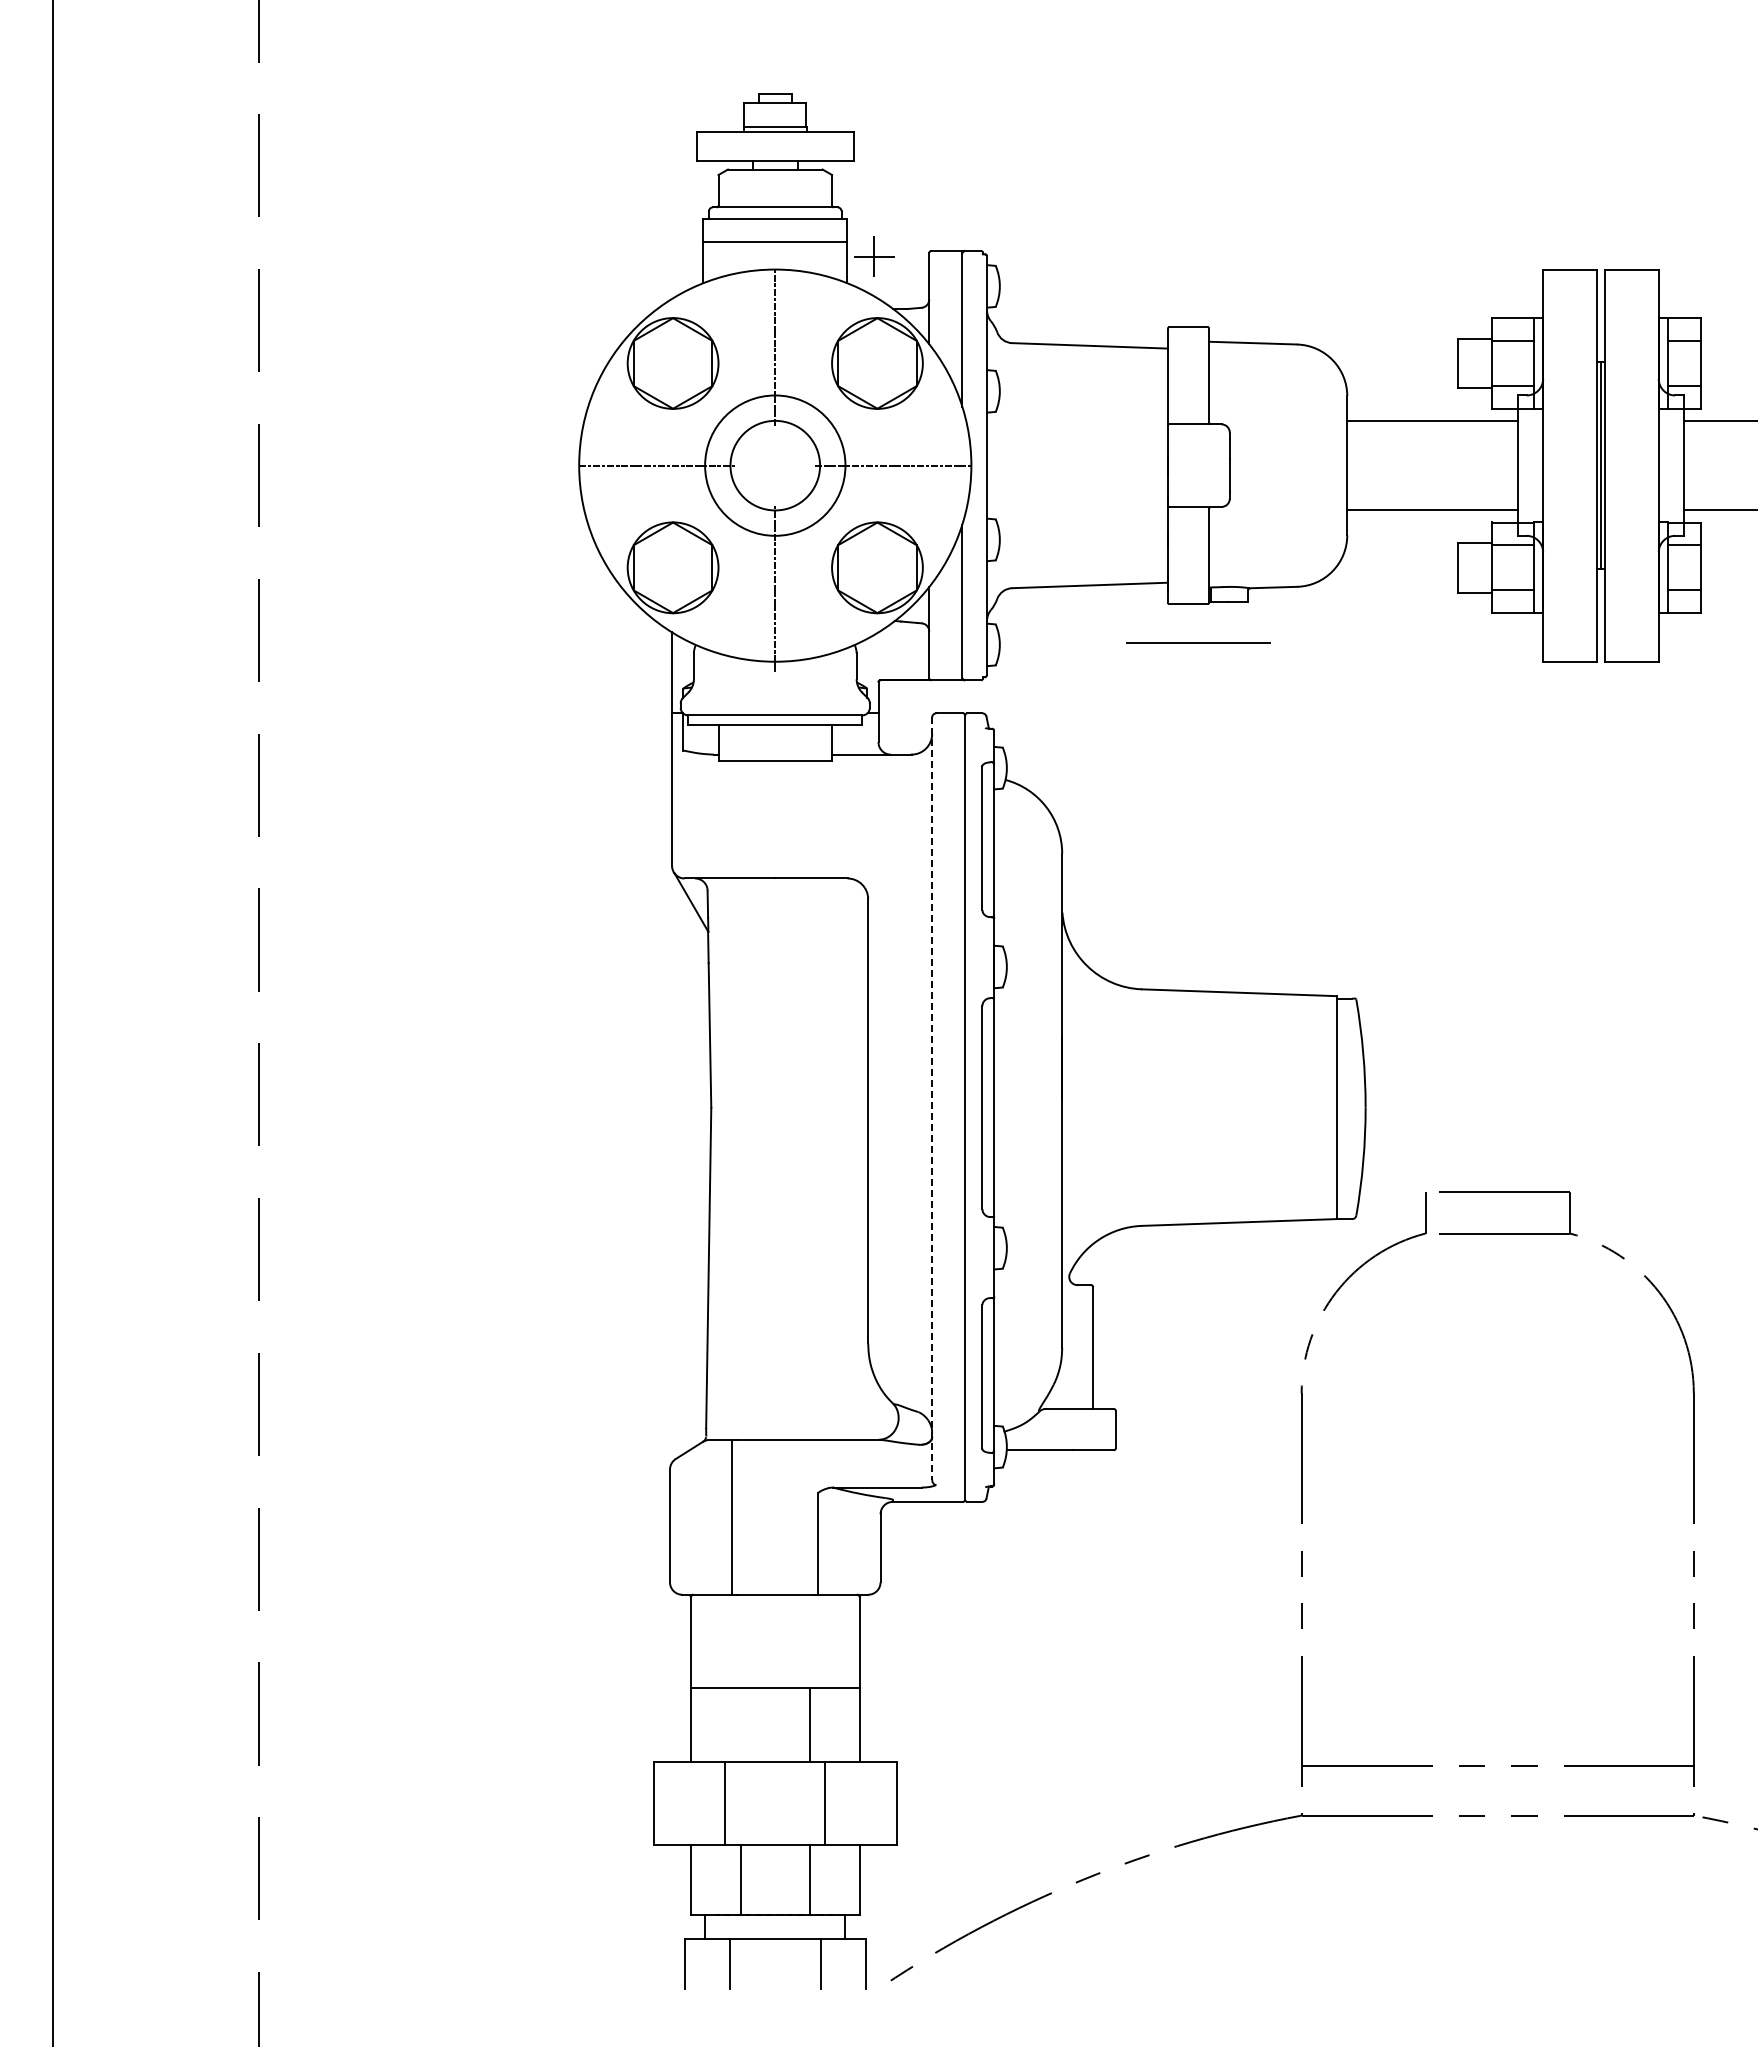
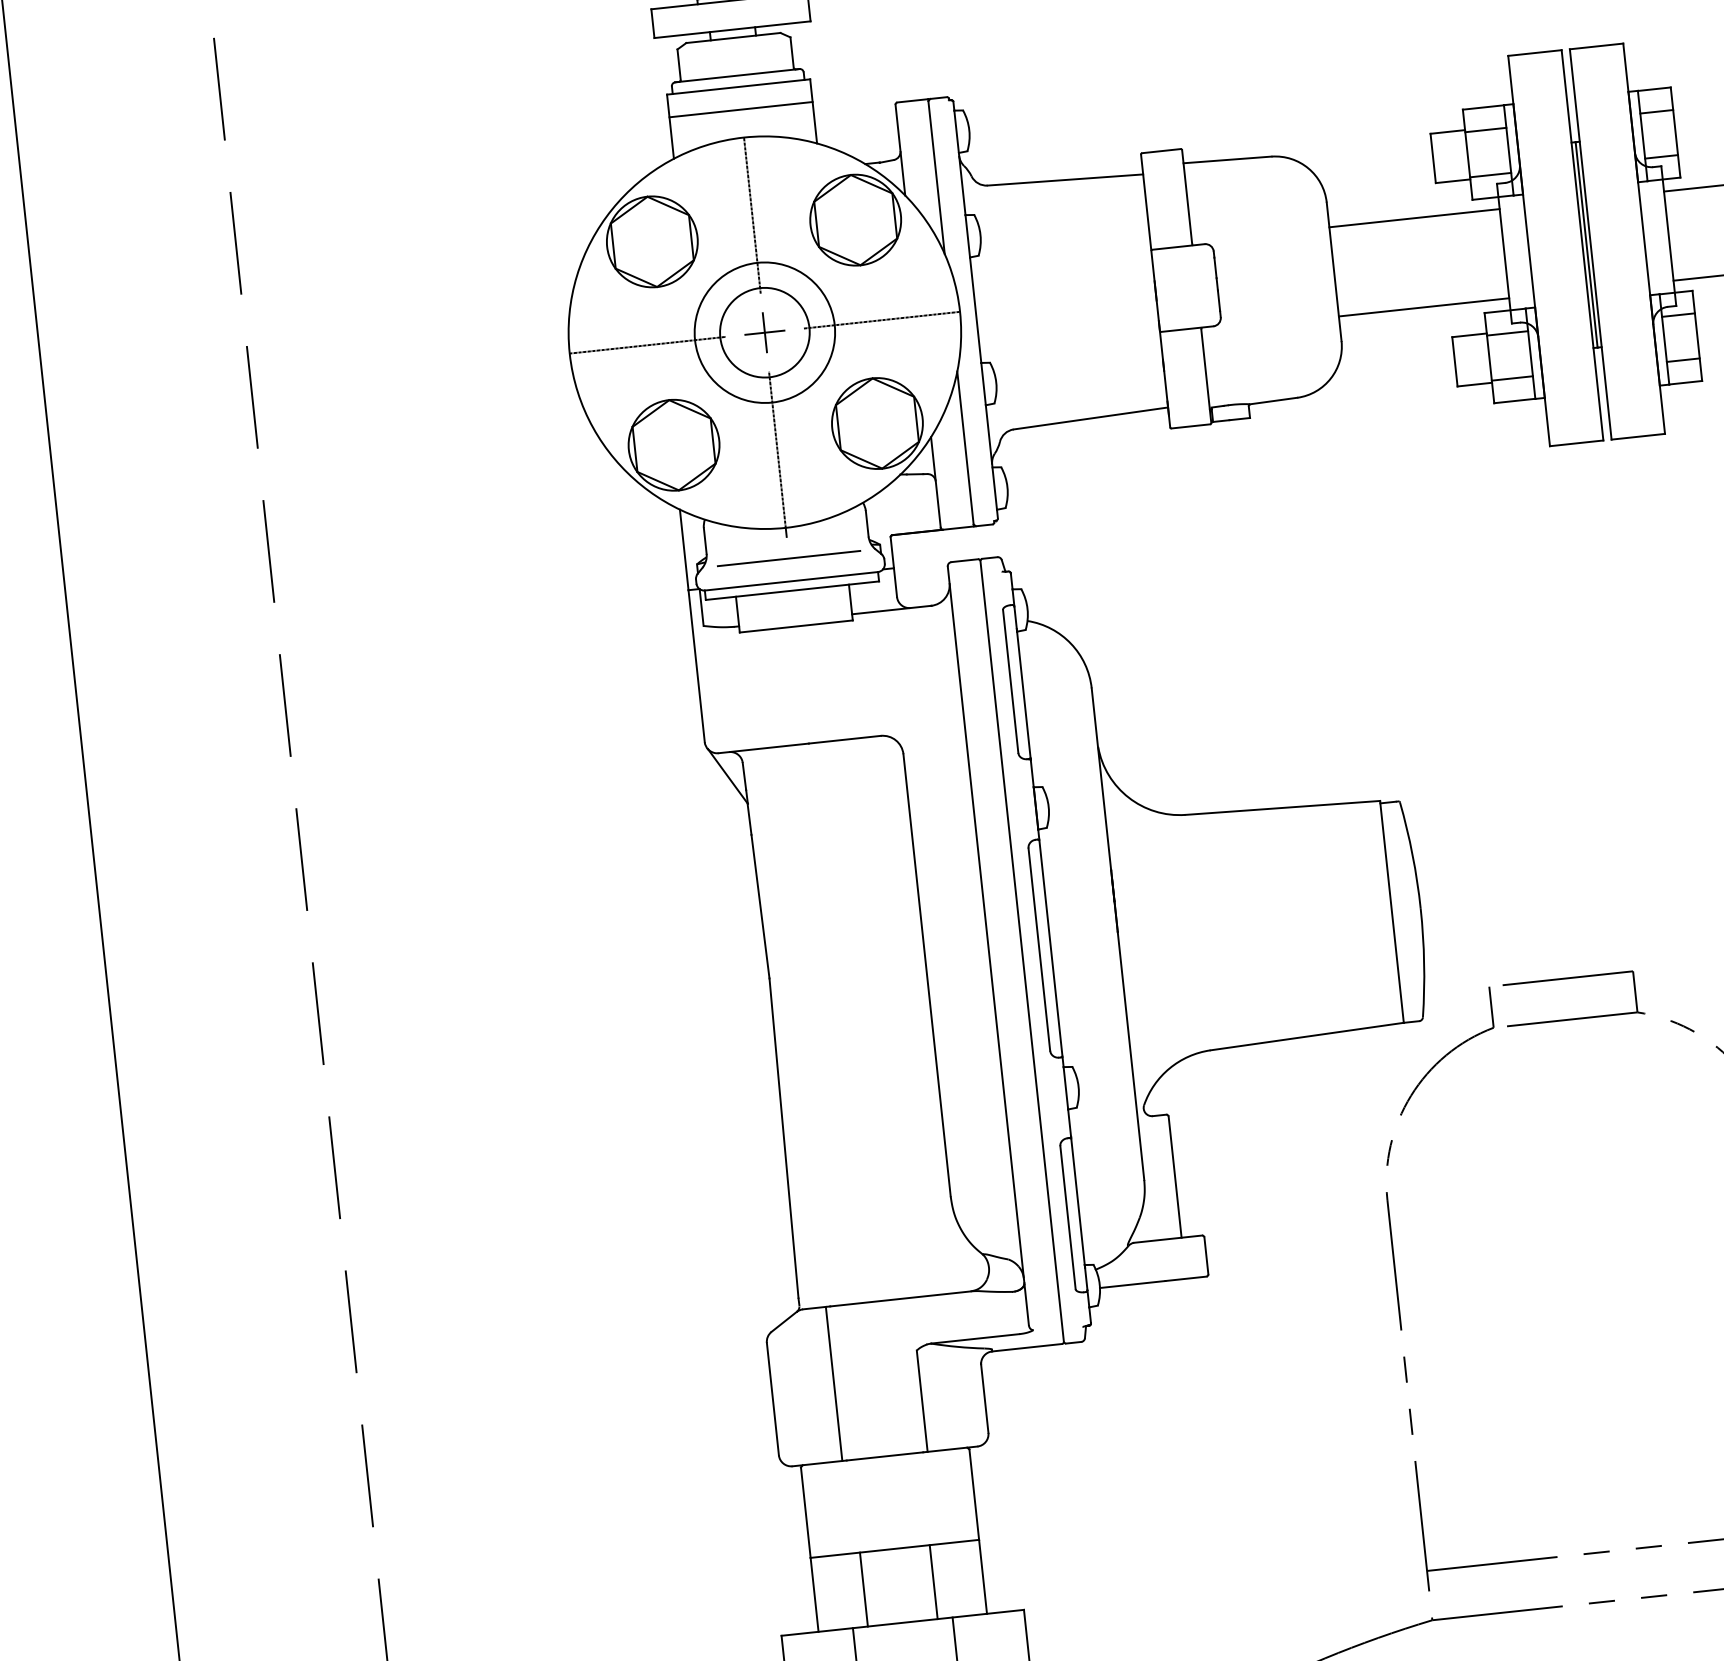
part: (874, 256) -> (765, 332), moved
line: (1198, 642) -> (789, 558), moved
line: (932, 1099) -> (988, 946), dashed -> solid
line: (740, 1724) -> (864, 1589), added

